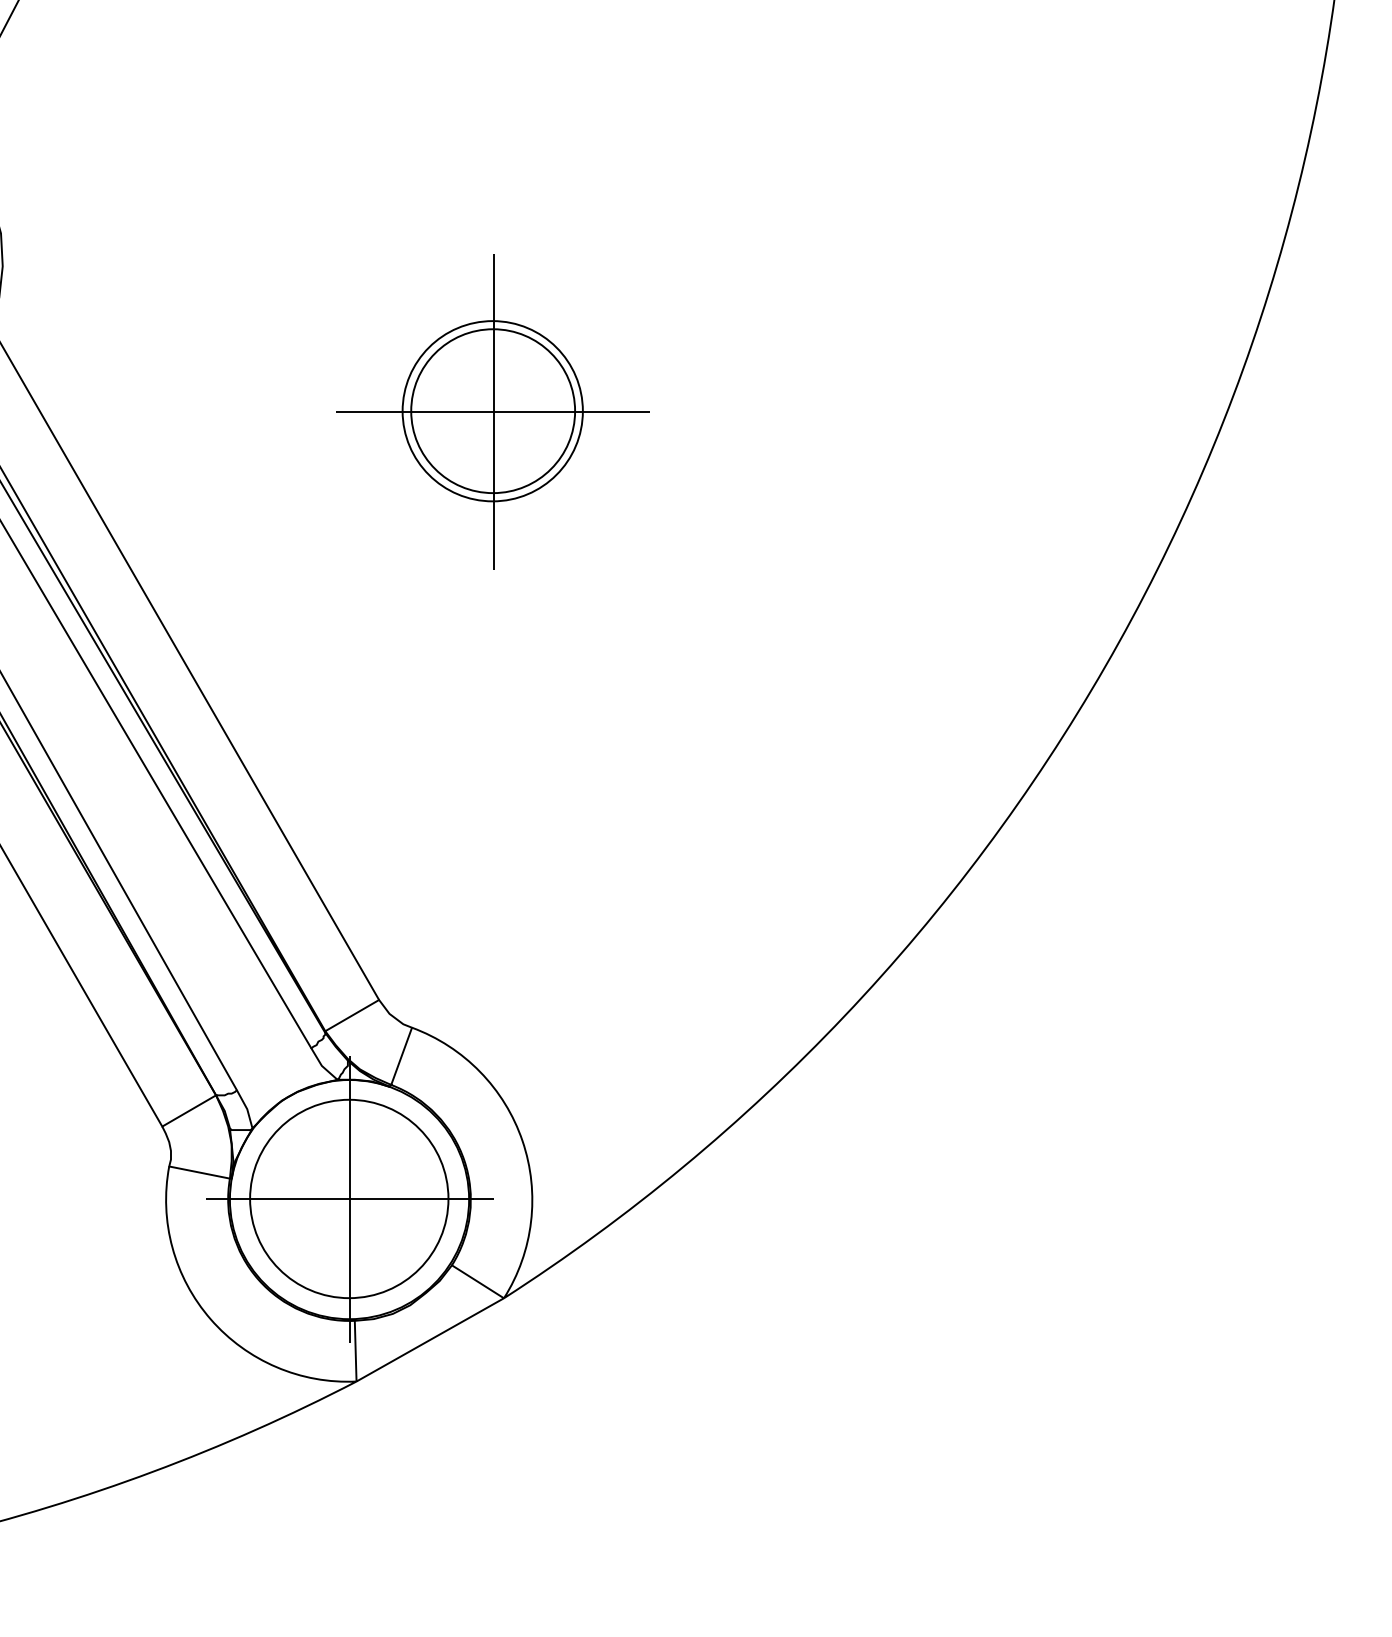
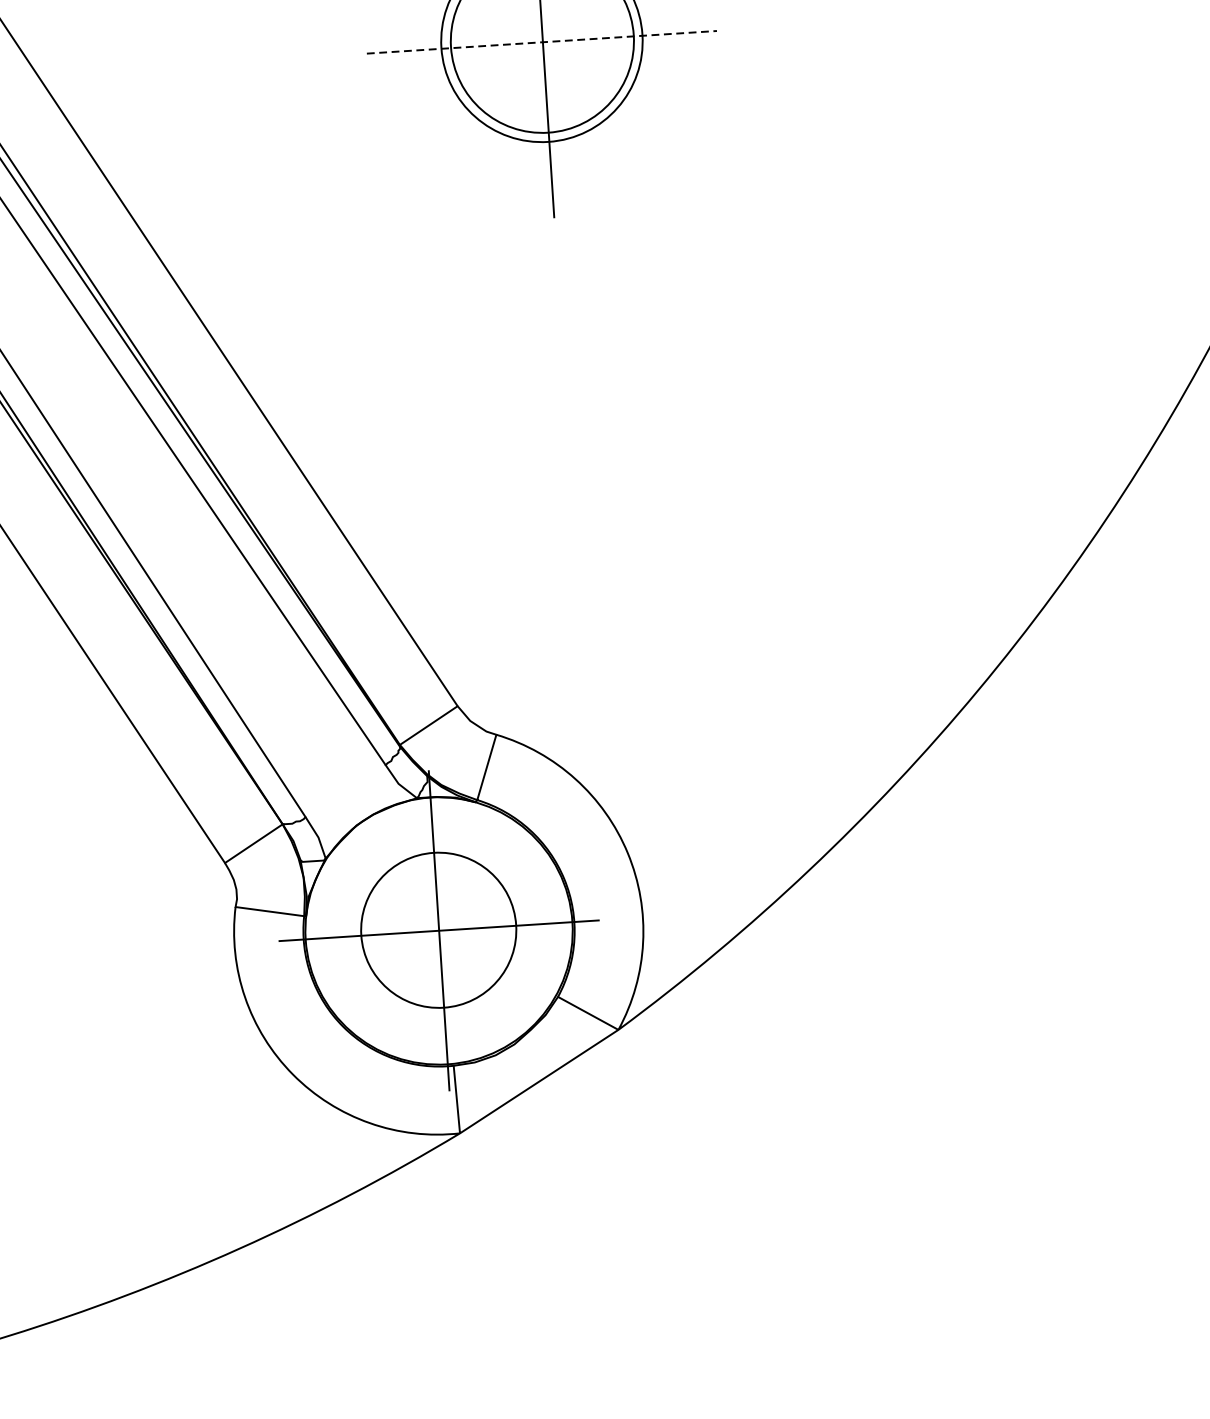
line: (492, 412) -> (541, 42), solid -> dashed
circle: (349, 1198) -> (438, 929), size x0.7

